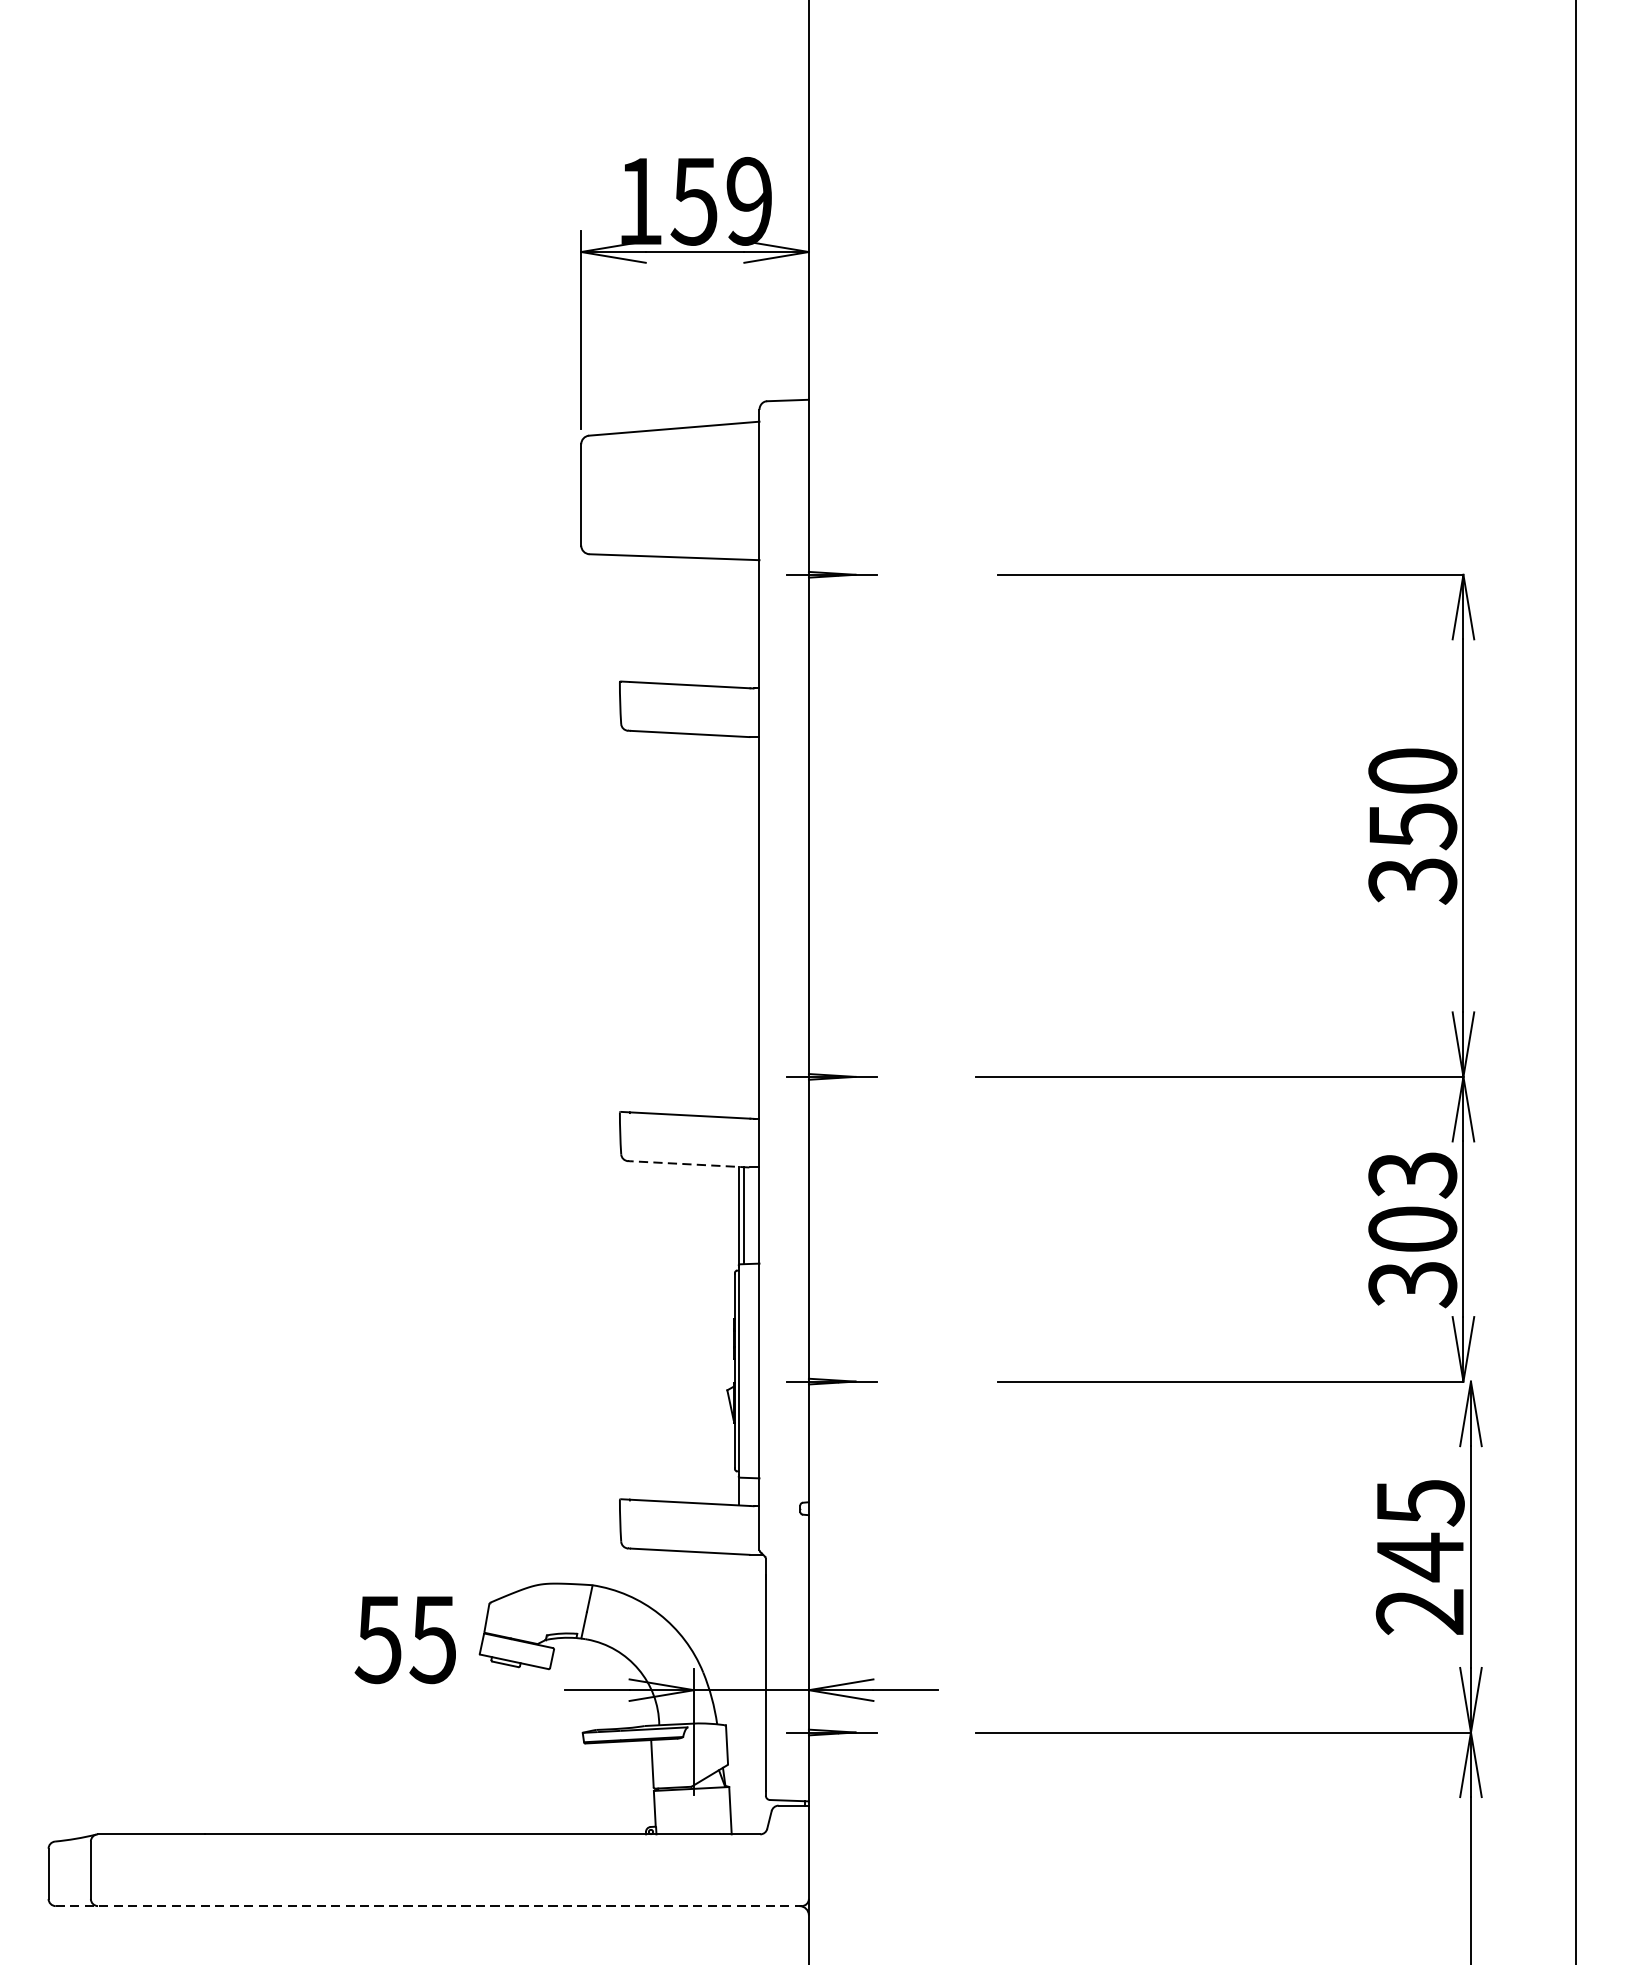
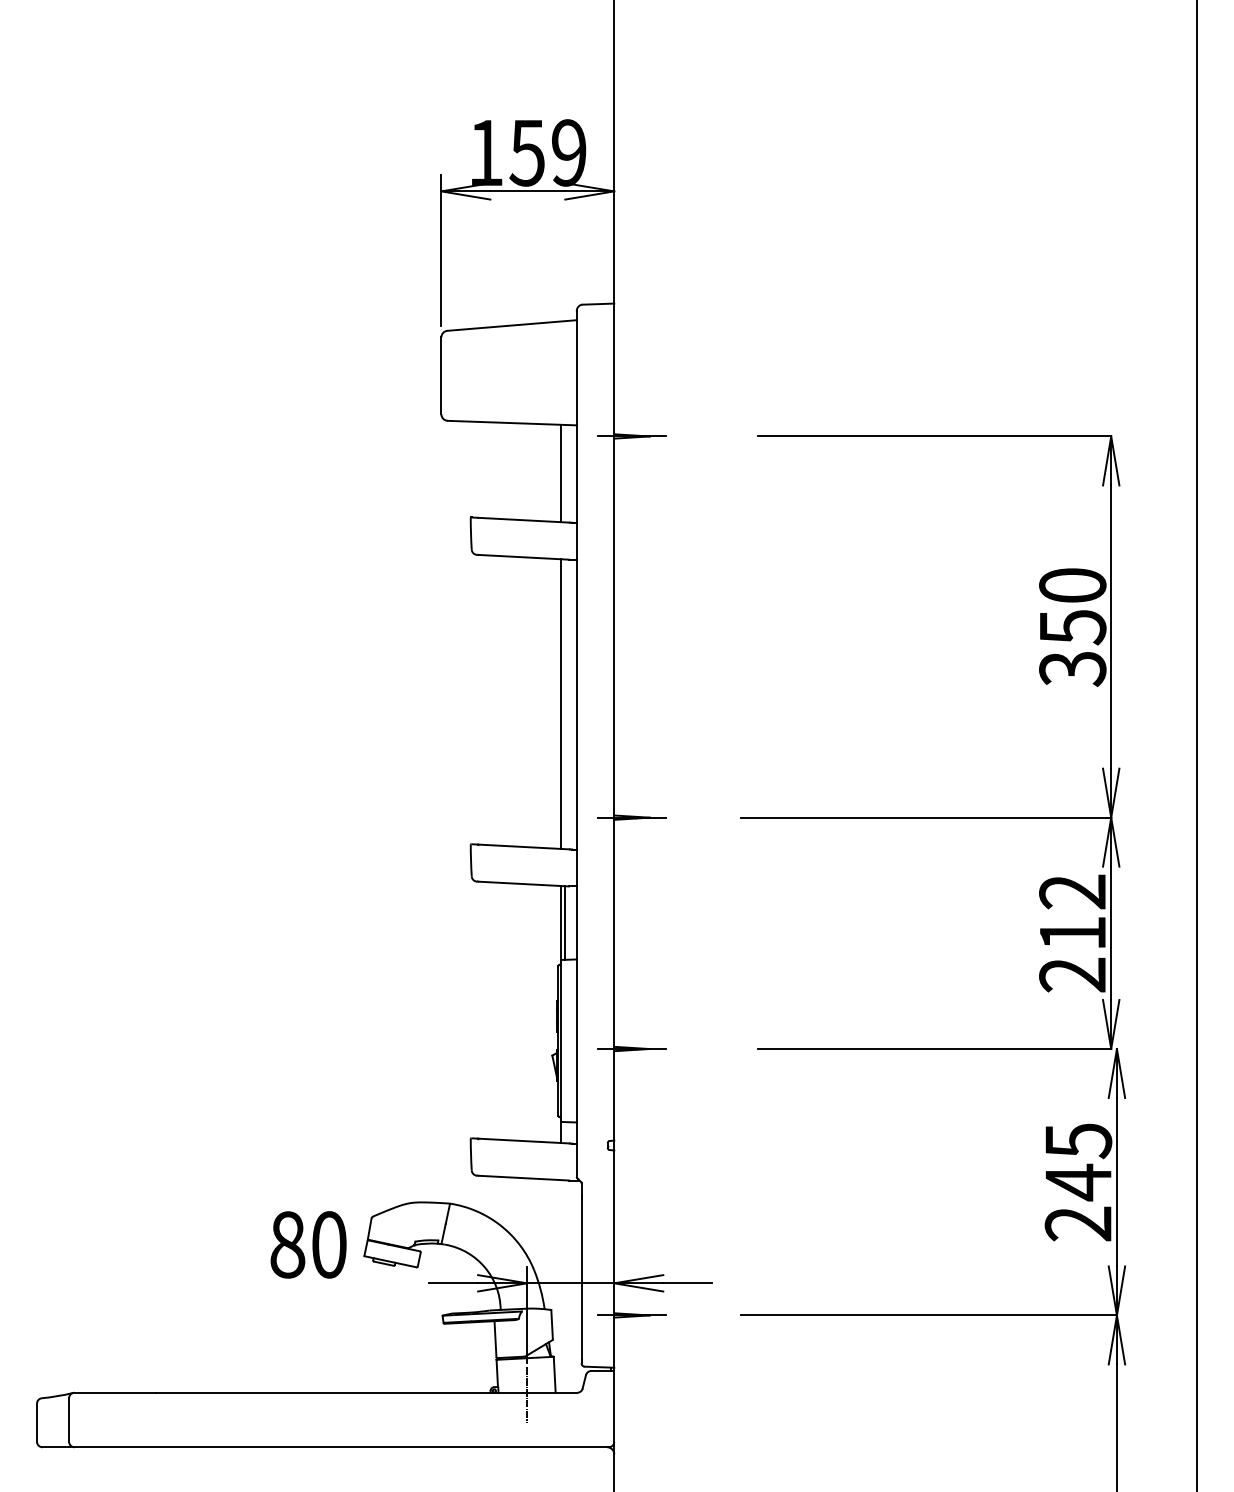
line: (738, 623) -> (560, 473), added
line: (738, 926) -> (560, 703), added
line: (689, 1164) -> (523, 884), dashed -> solid
text: (1412, 1229) -> (1072, 933), 303 -> 212
text: (404, 1639) -> (307, 1244), 55 -> 80
line: (694, 1836) -> (527, 1394), added
line: (429, 1906) -> (326, 1447), dashed -> solid

